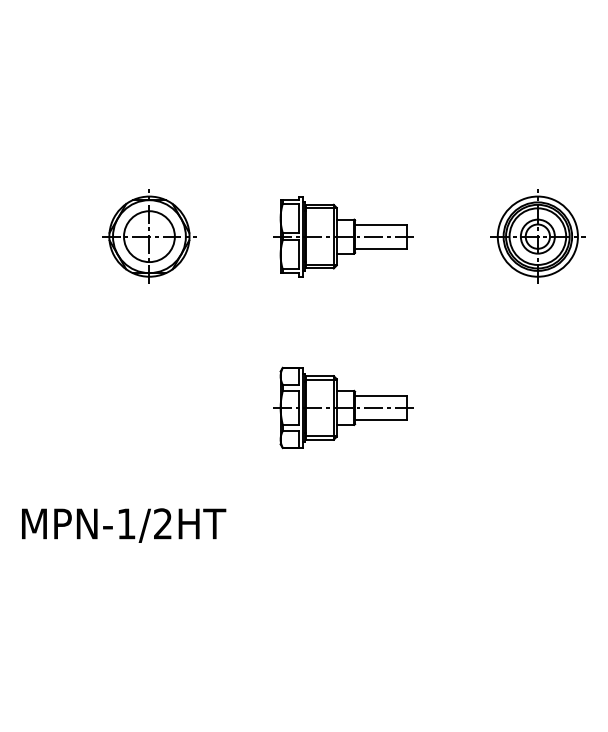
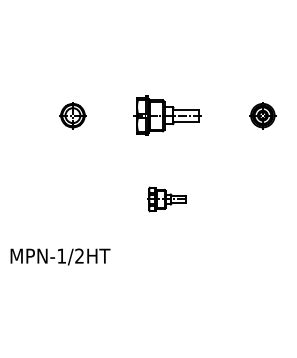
part: (148, 236) -> (72, 115), size x0.6
part: (537, 236) -> (262, 115), size x0.6
part: (342, 407) -> (167, 199), size x0.6

